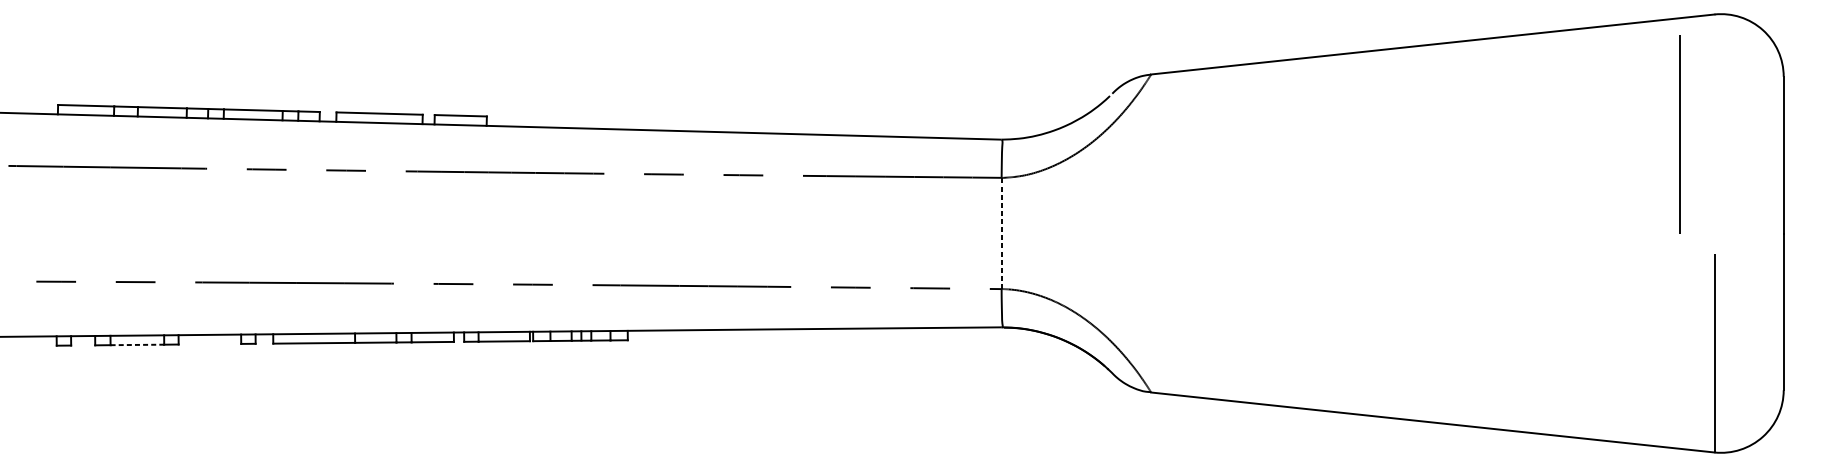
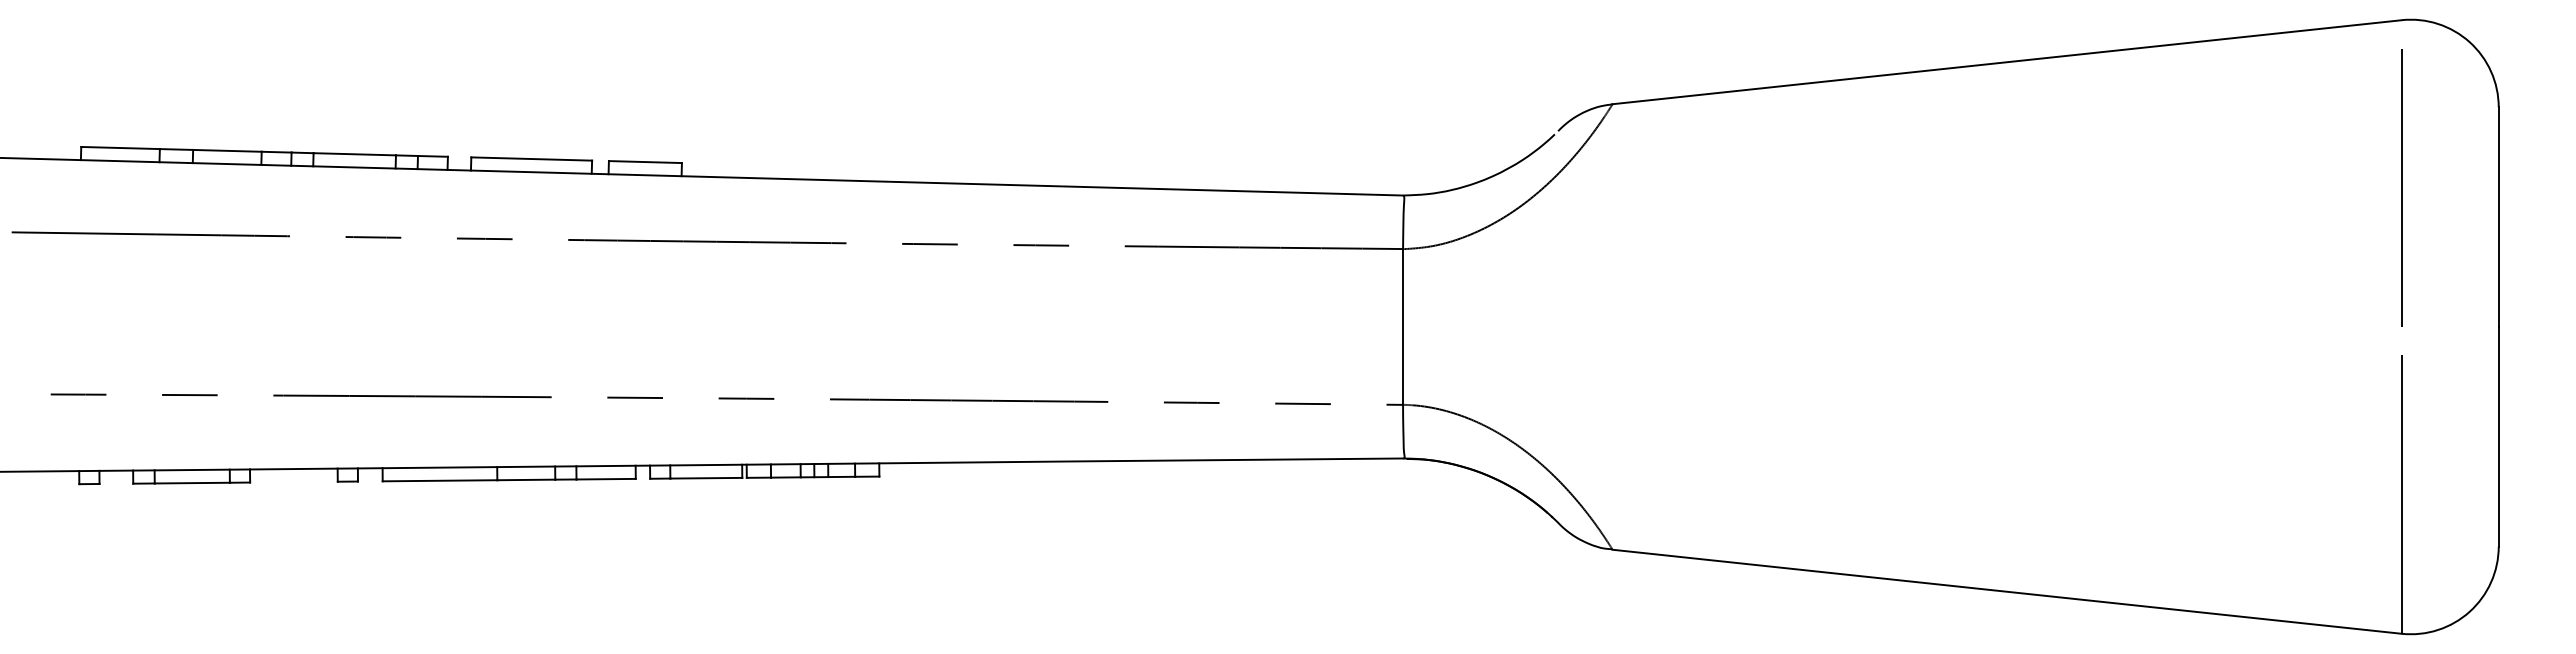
line: (1679, 133) -> (2401, 187), moved
line: (1001, 233) -> (1403, 327), dashed -> solid
line: (137, 345) -> (192, 483), dashed -> solid

